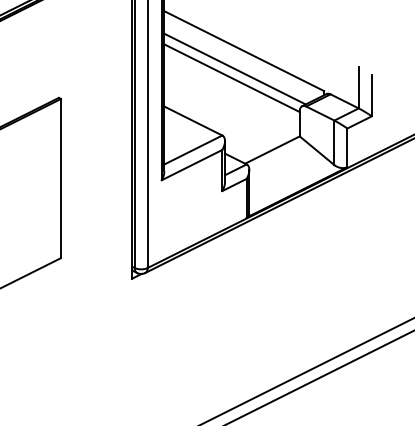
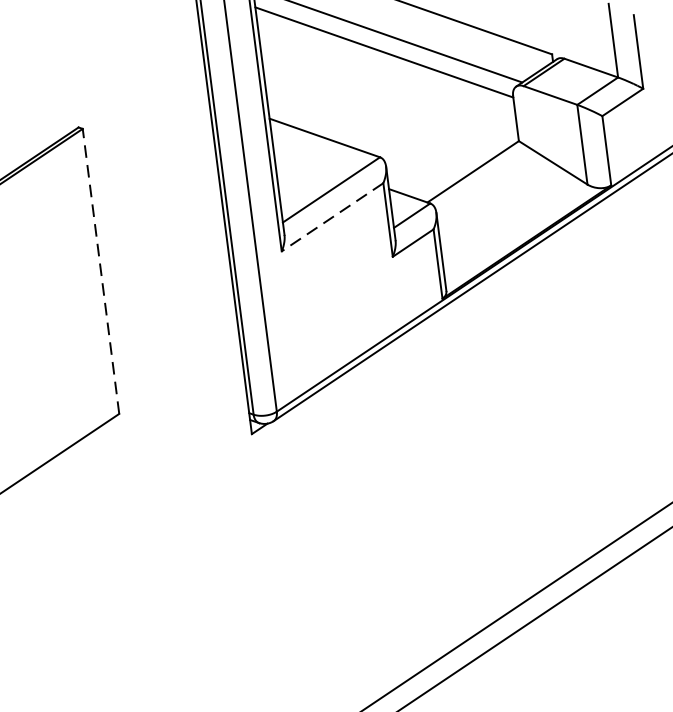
line: (192, 165) -> (333, 217), solid -> dashed
line: (60, 178) -> (100, 271), solid -> dashed

